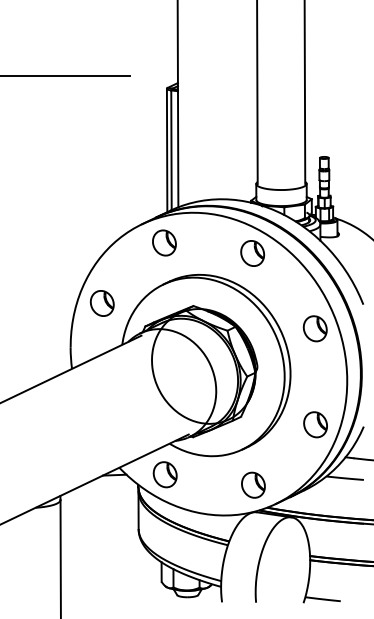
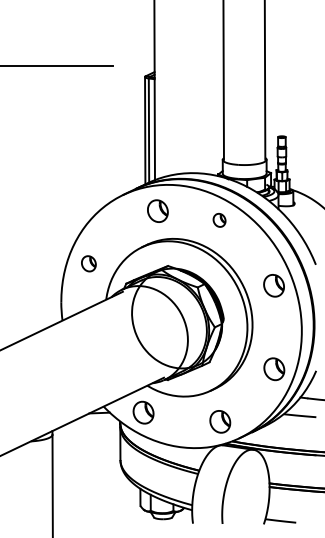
part: (164, 242) -> (157, 210), moved
part: (252, 253) -> (219, 220), size x0.6
part: (101, 303) -> (88, 263), size x0.7

